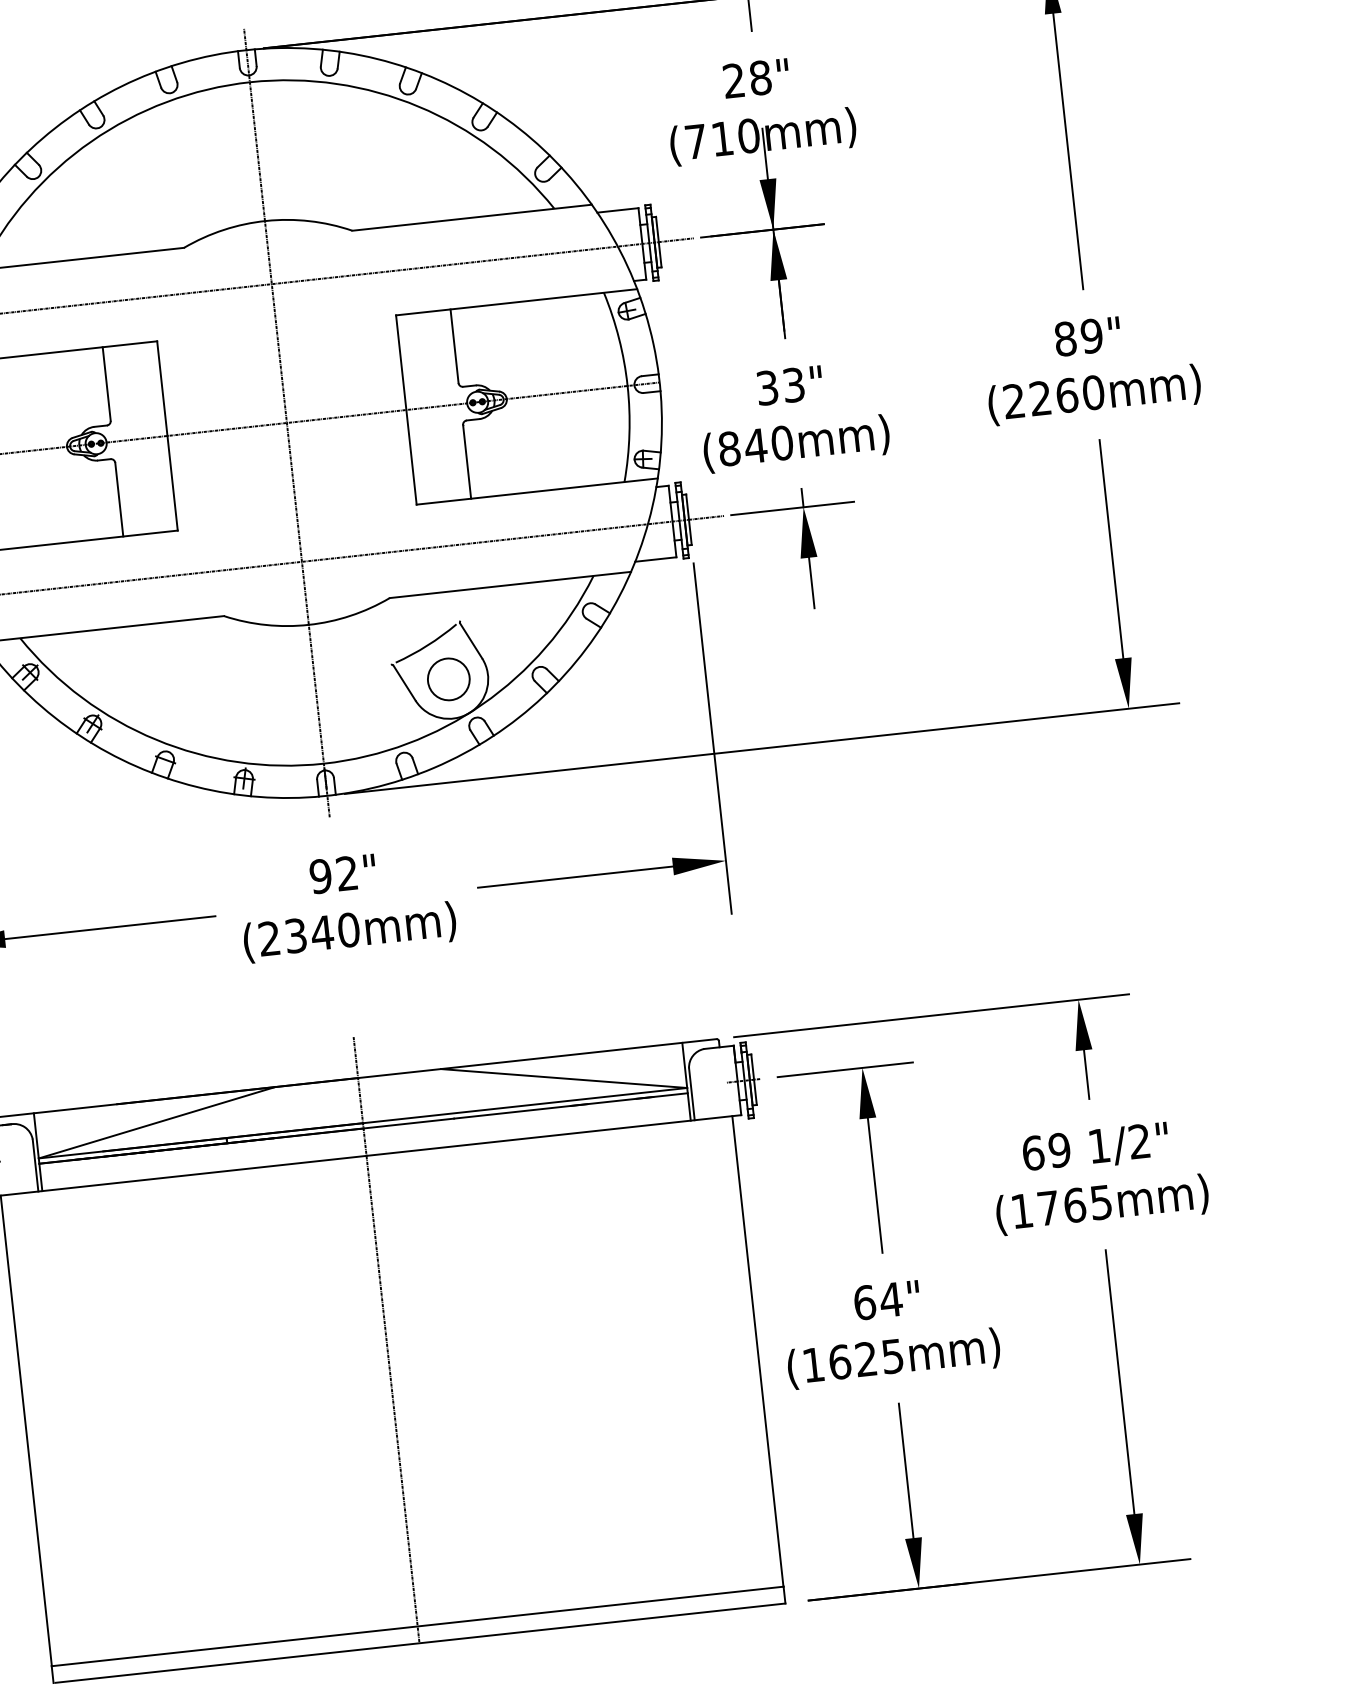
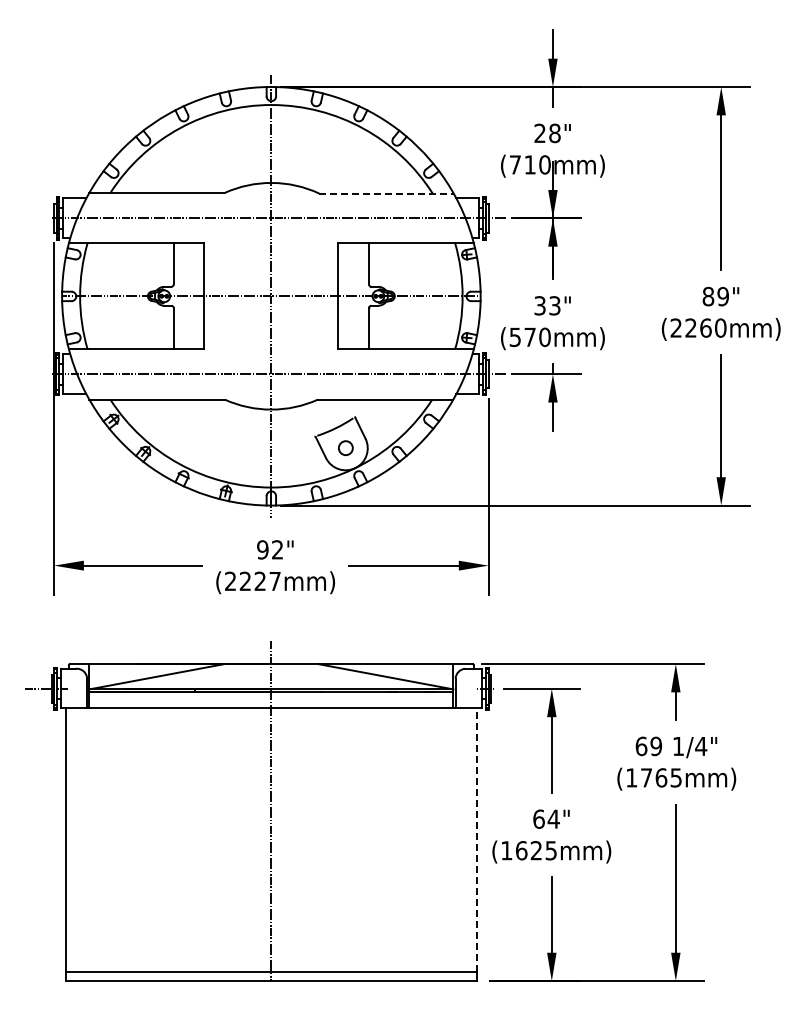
line: (473, 217) -> (387, 193), solid -> dashed
text: (742, 447) -> (522, 337), (840mm) -> (570mm)
circle: (448, 678) -> (345, 447), size x0.6
text: (322, 933) -> (260, 581), (2340mm) -> (2227mm)
text: (1140, 1139) -> (701, 745), 1/2" -> 1/4"
line: (757, 1350) -> (476, 839), solid -> dashed

